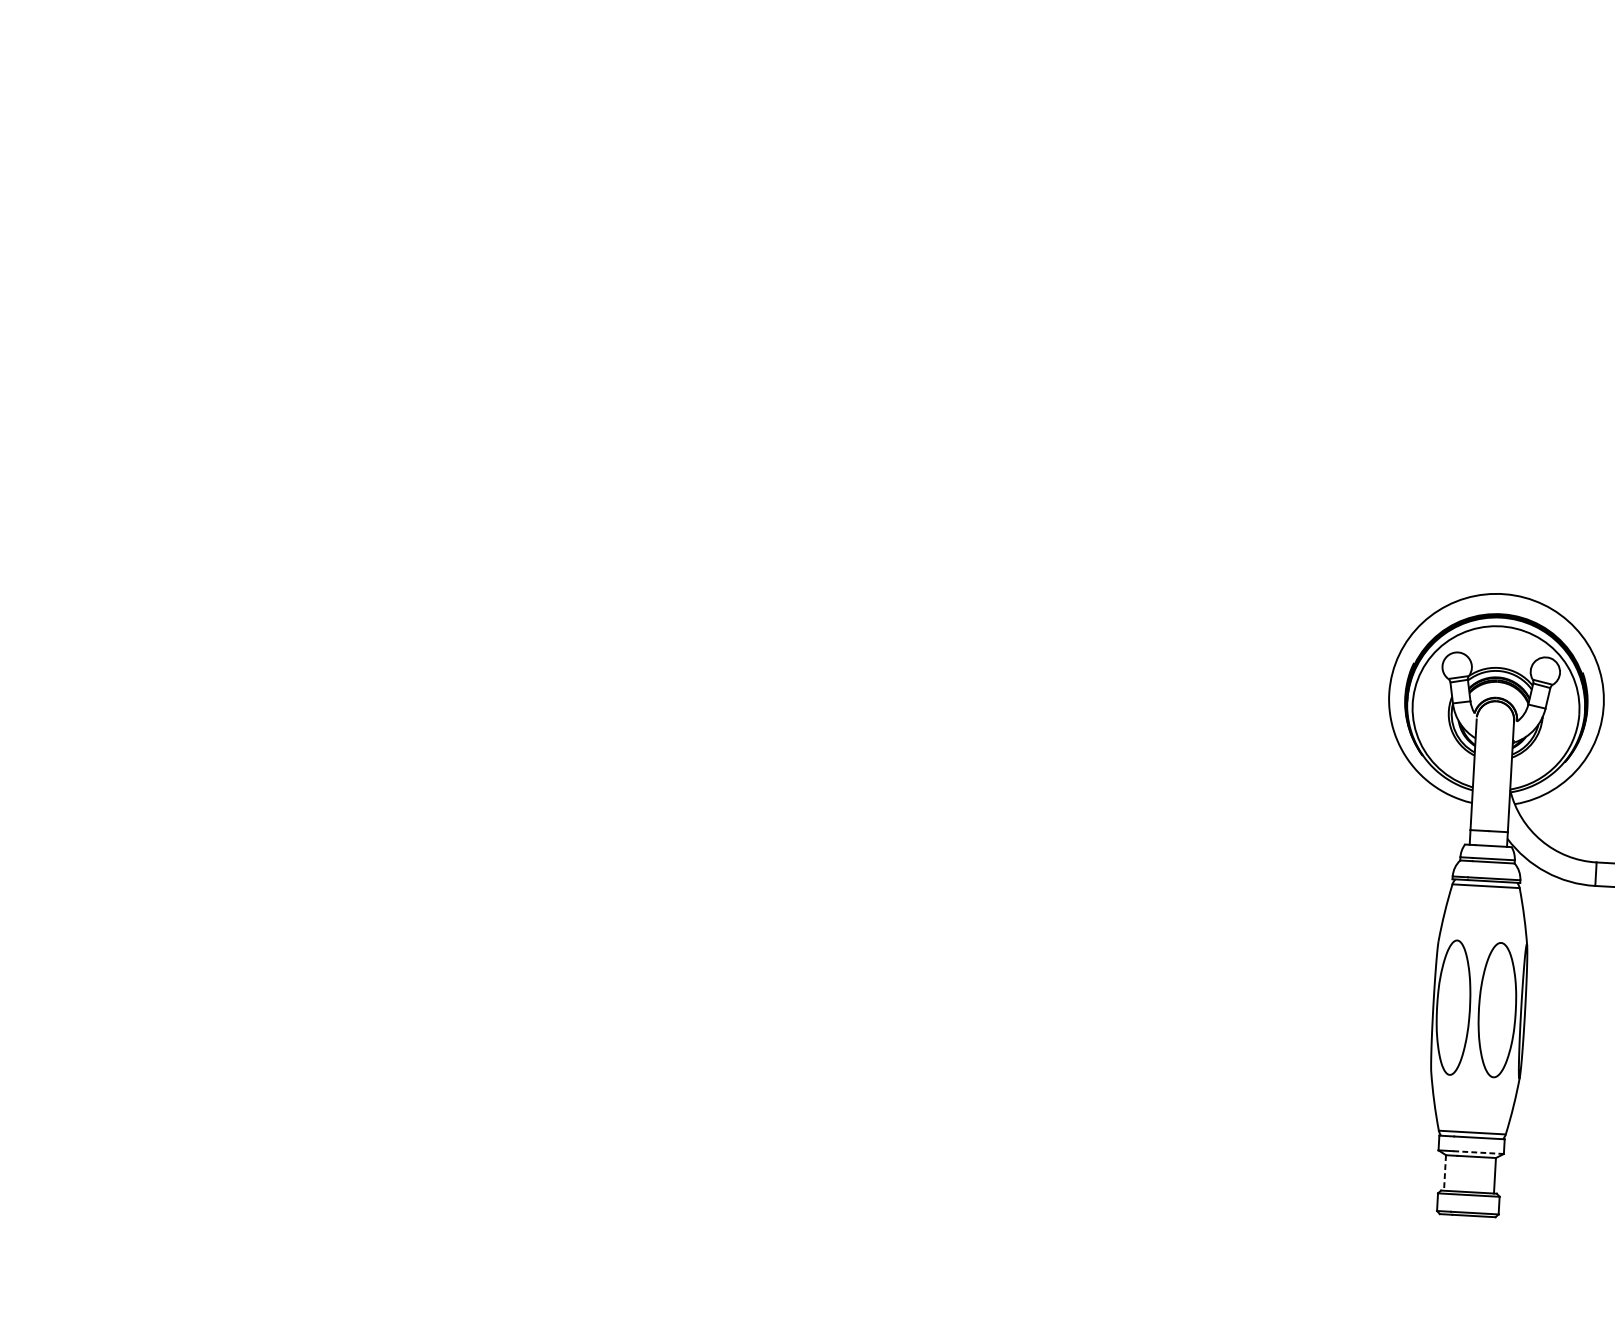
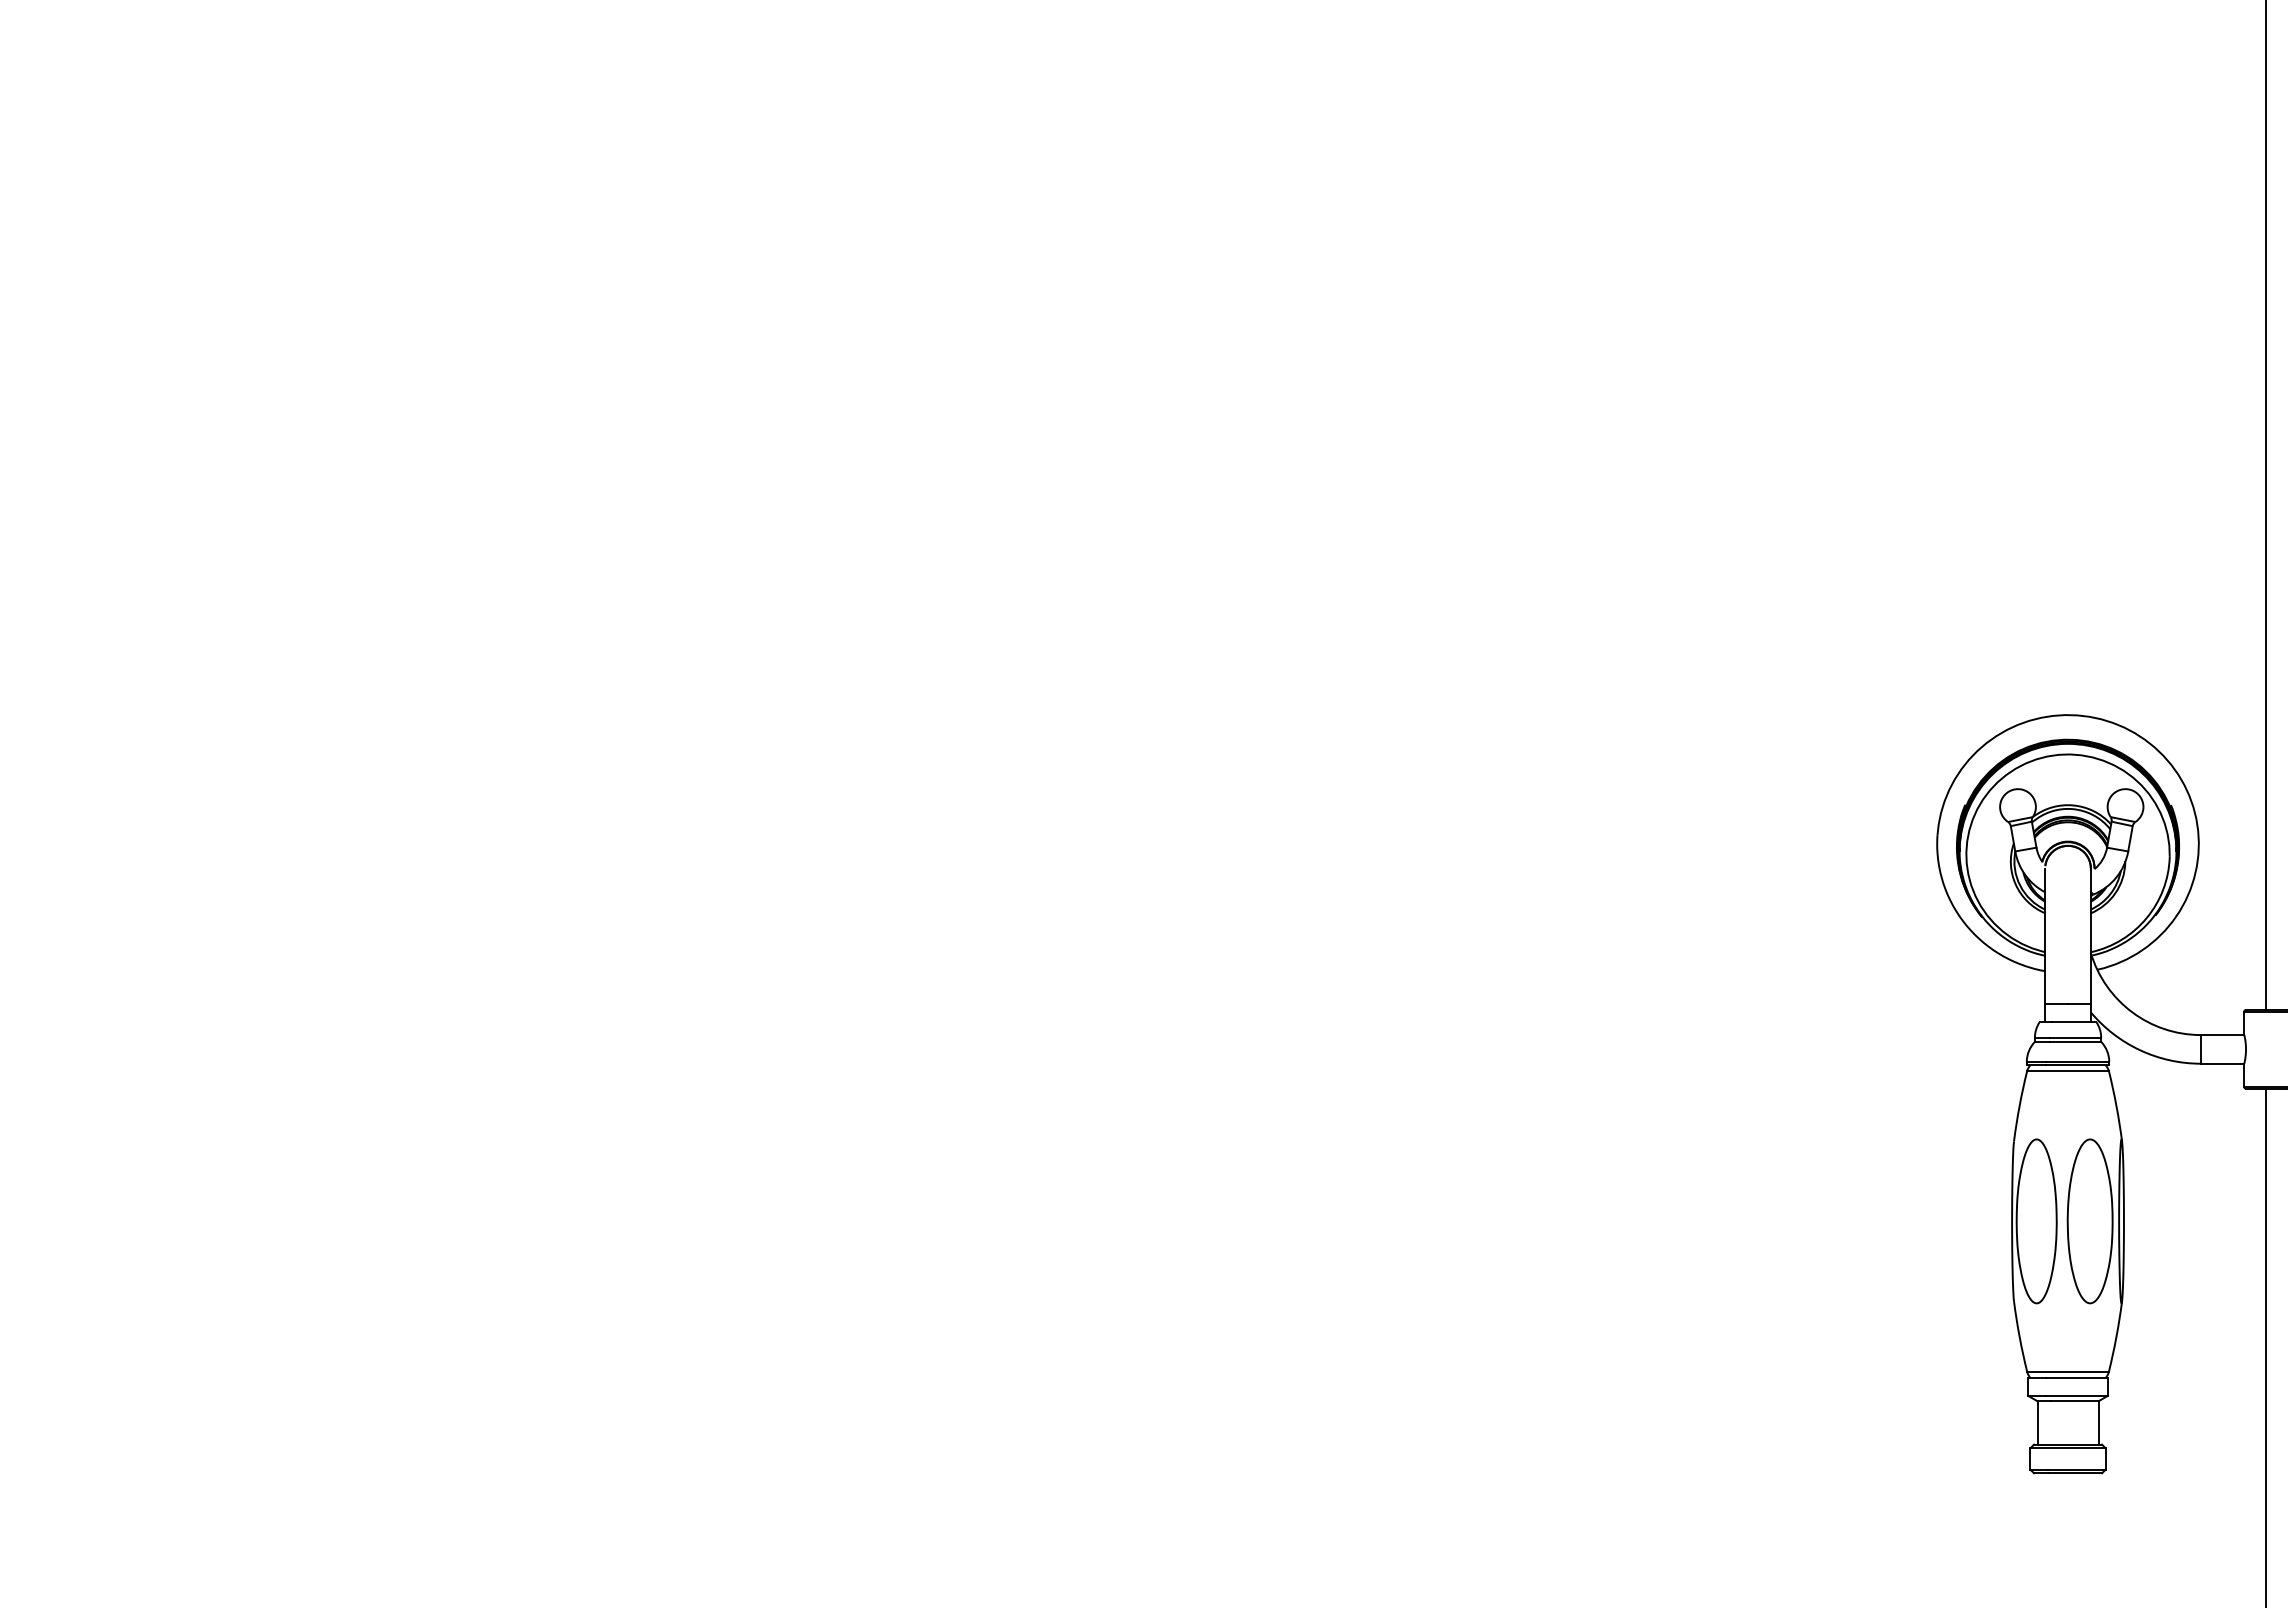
line: (1479, 1152) -> (2077, 1395), dashed -> solid
line: (1444, 1172) -> (2037, 1422), dashed -> solid

